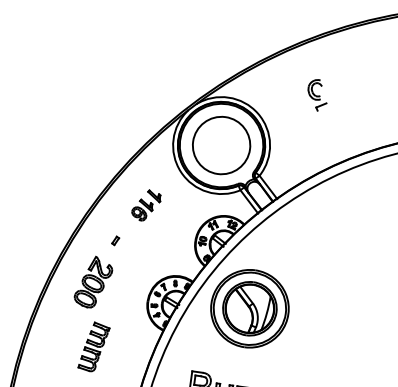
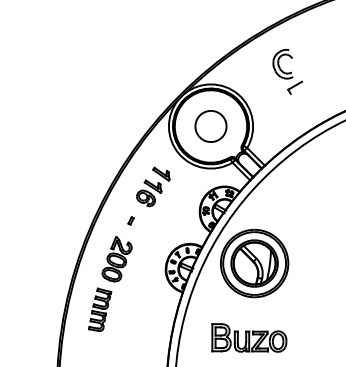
part: (317, 94) -> (287, 71), size x1.67
circle: (221, 145) -> (210, 126), size x0.62
part: (146, 205) -> (153, 186), size x1.43
part: (94, 346) -> (100, 309), moved

